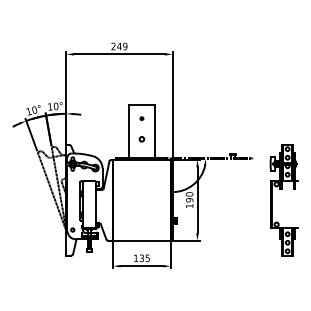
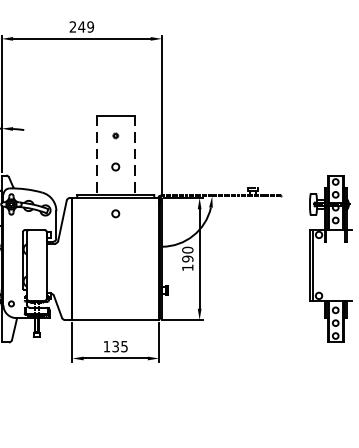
line: (129, 132) -> (97, 156), solid -> dashed
line: (154, 132) -> (134, 156), solid -> dashed
circle: (141, 170) -> (115, 214), added

